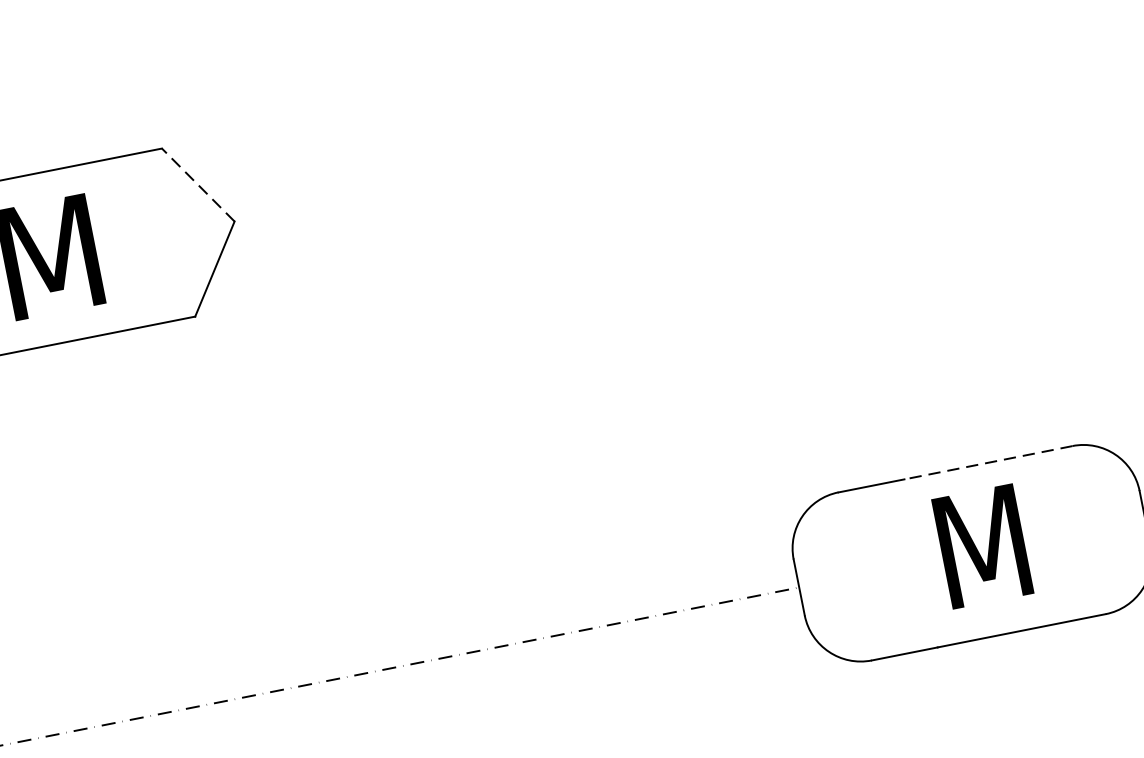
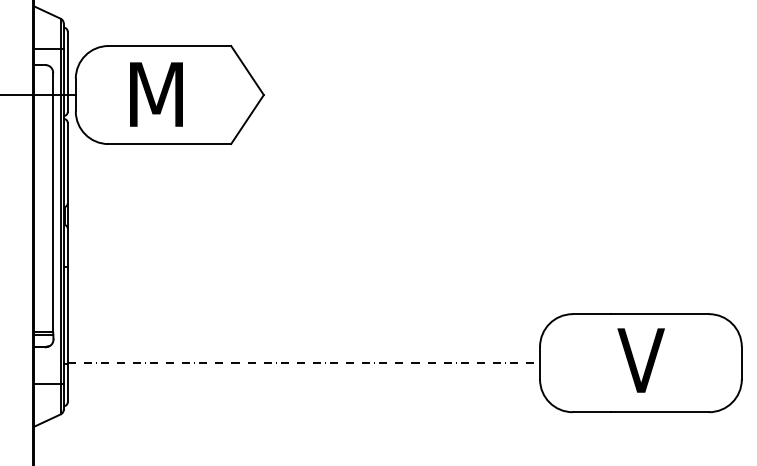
line: (198, 184) -> (247, 70), dashed -> solid
line: (987, 463) -> (659, 314), dashed -> solid
text: (977, 547) -> (644, 360), M -> V

